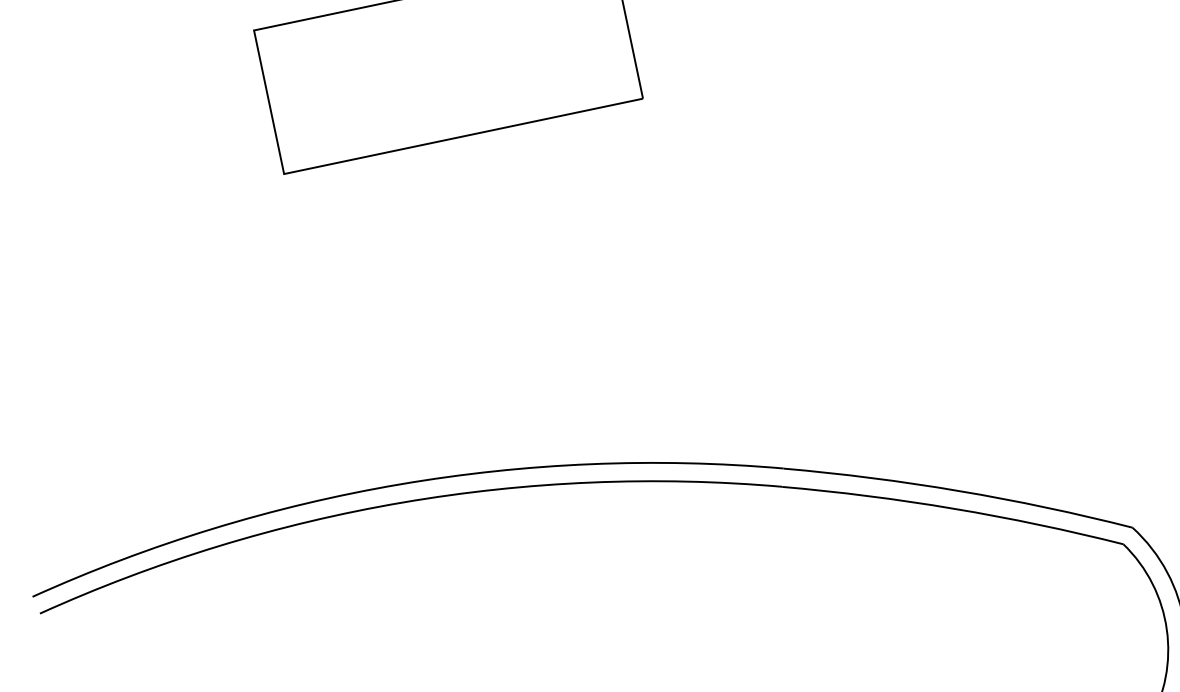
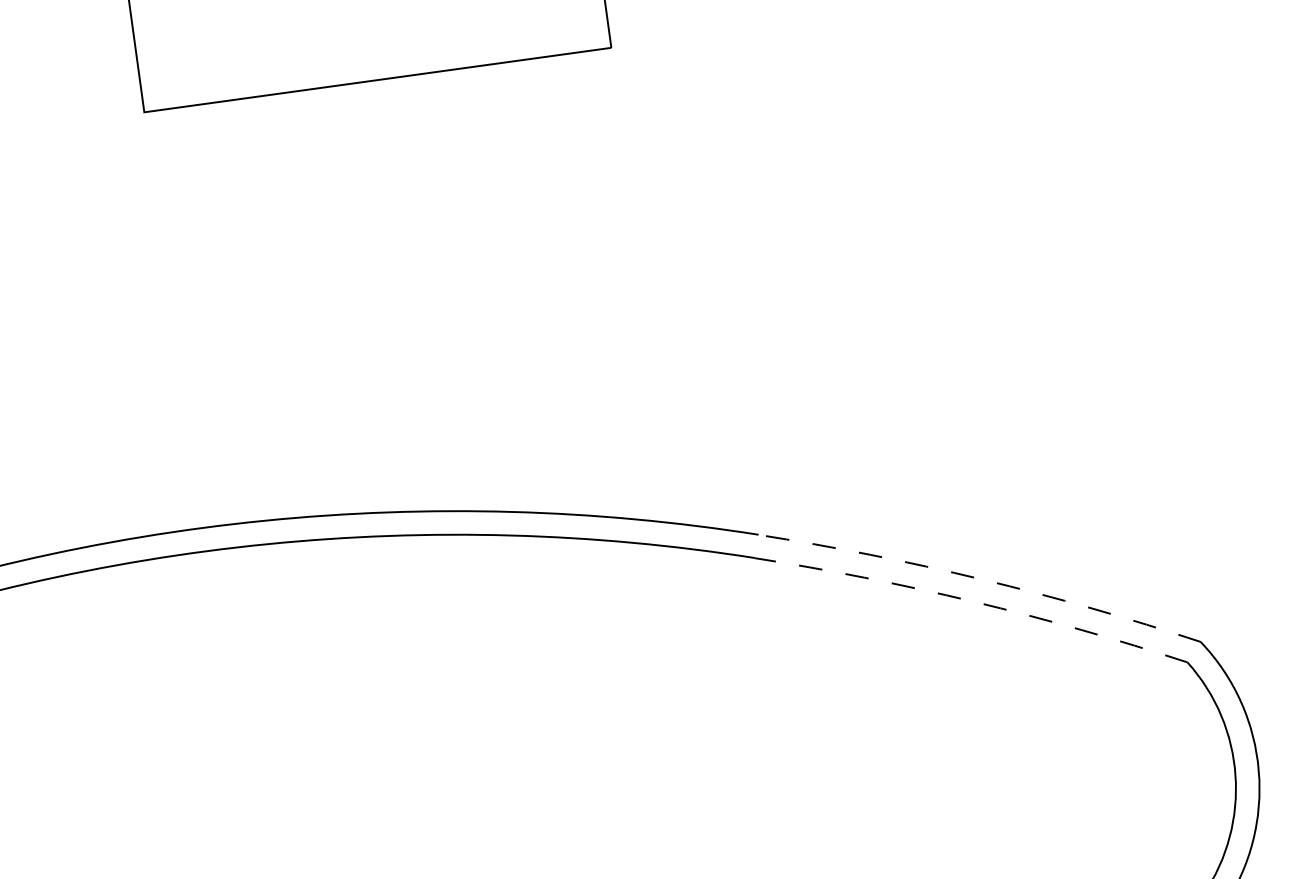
arc: (959, 491) -> (982, 579), solid -> dashed
arc: (954, 508) -> (974, 601), solid -> dashed

